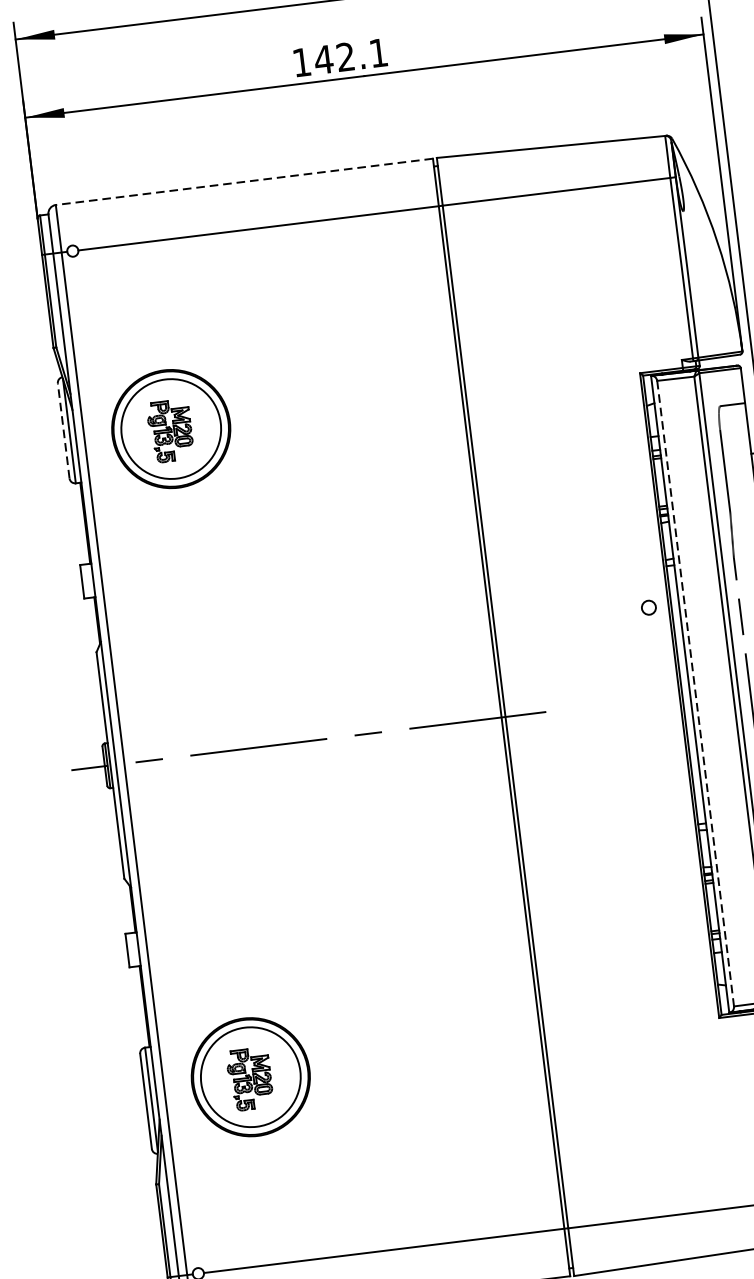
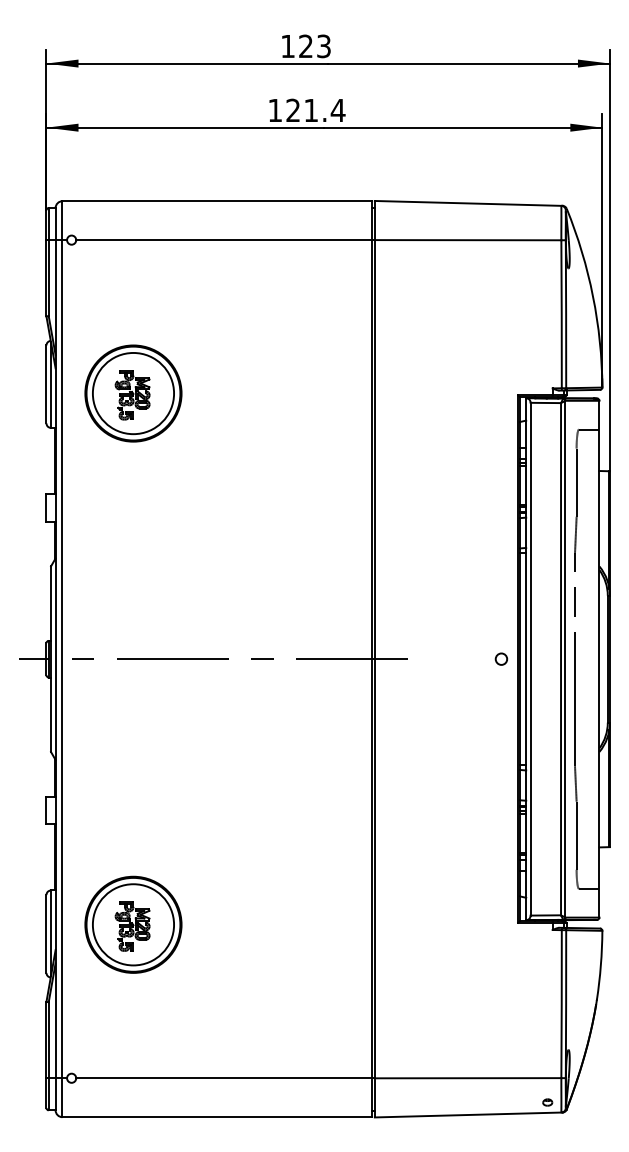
text: (350, 55) -> (315, 109), 142.1 -> 121.4
line: (244, 182) -> (217, 201), dashed -> solid
line: (63, 431) -> (46, 384), dashed -> solid
circle: (648, 606) -> (501, 658), moved
line: (695, 694) -> (530, 659), dashed -> solid

